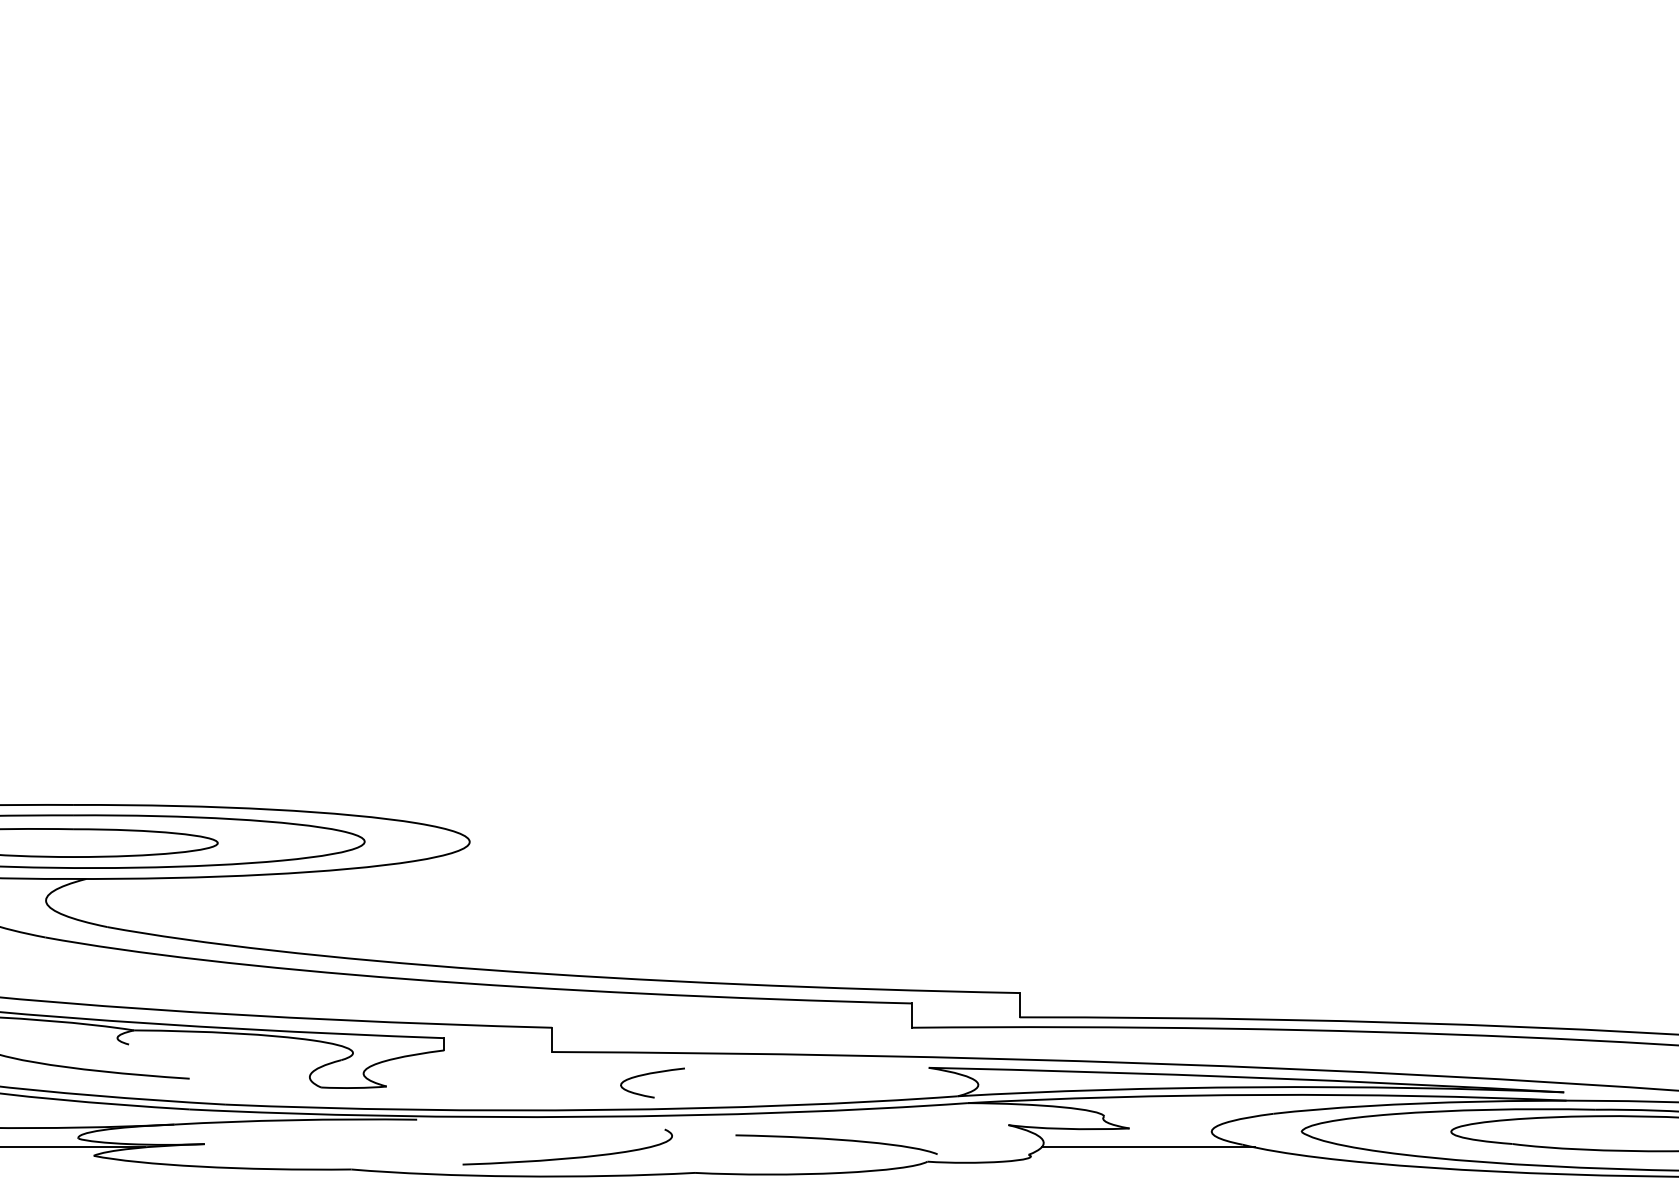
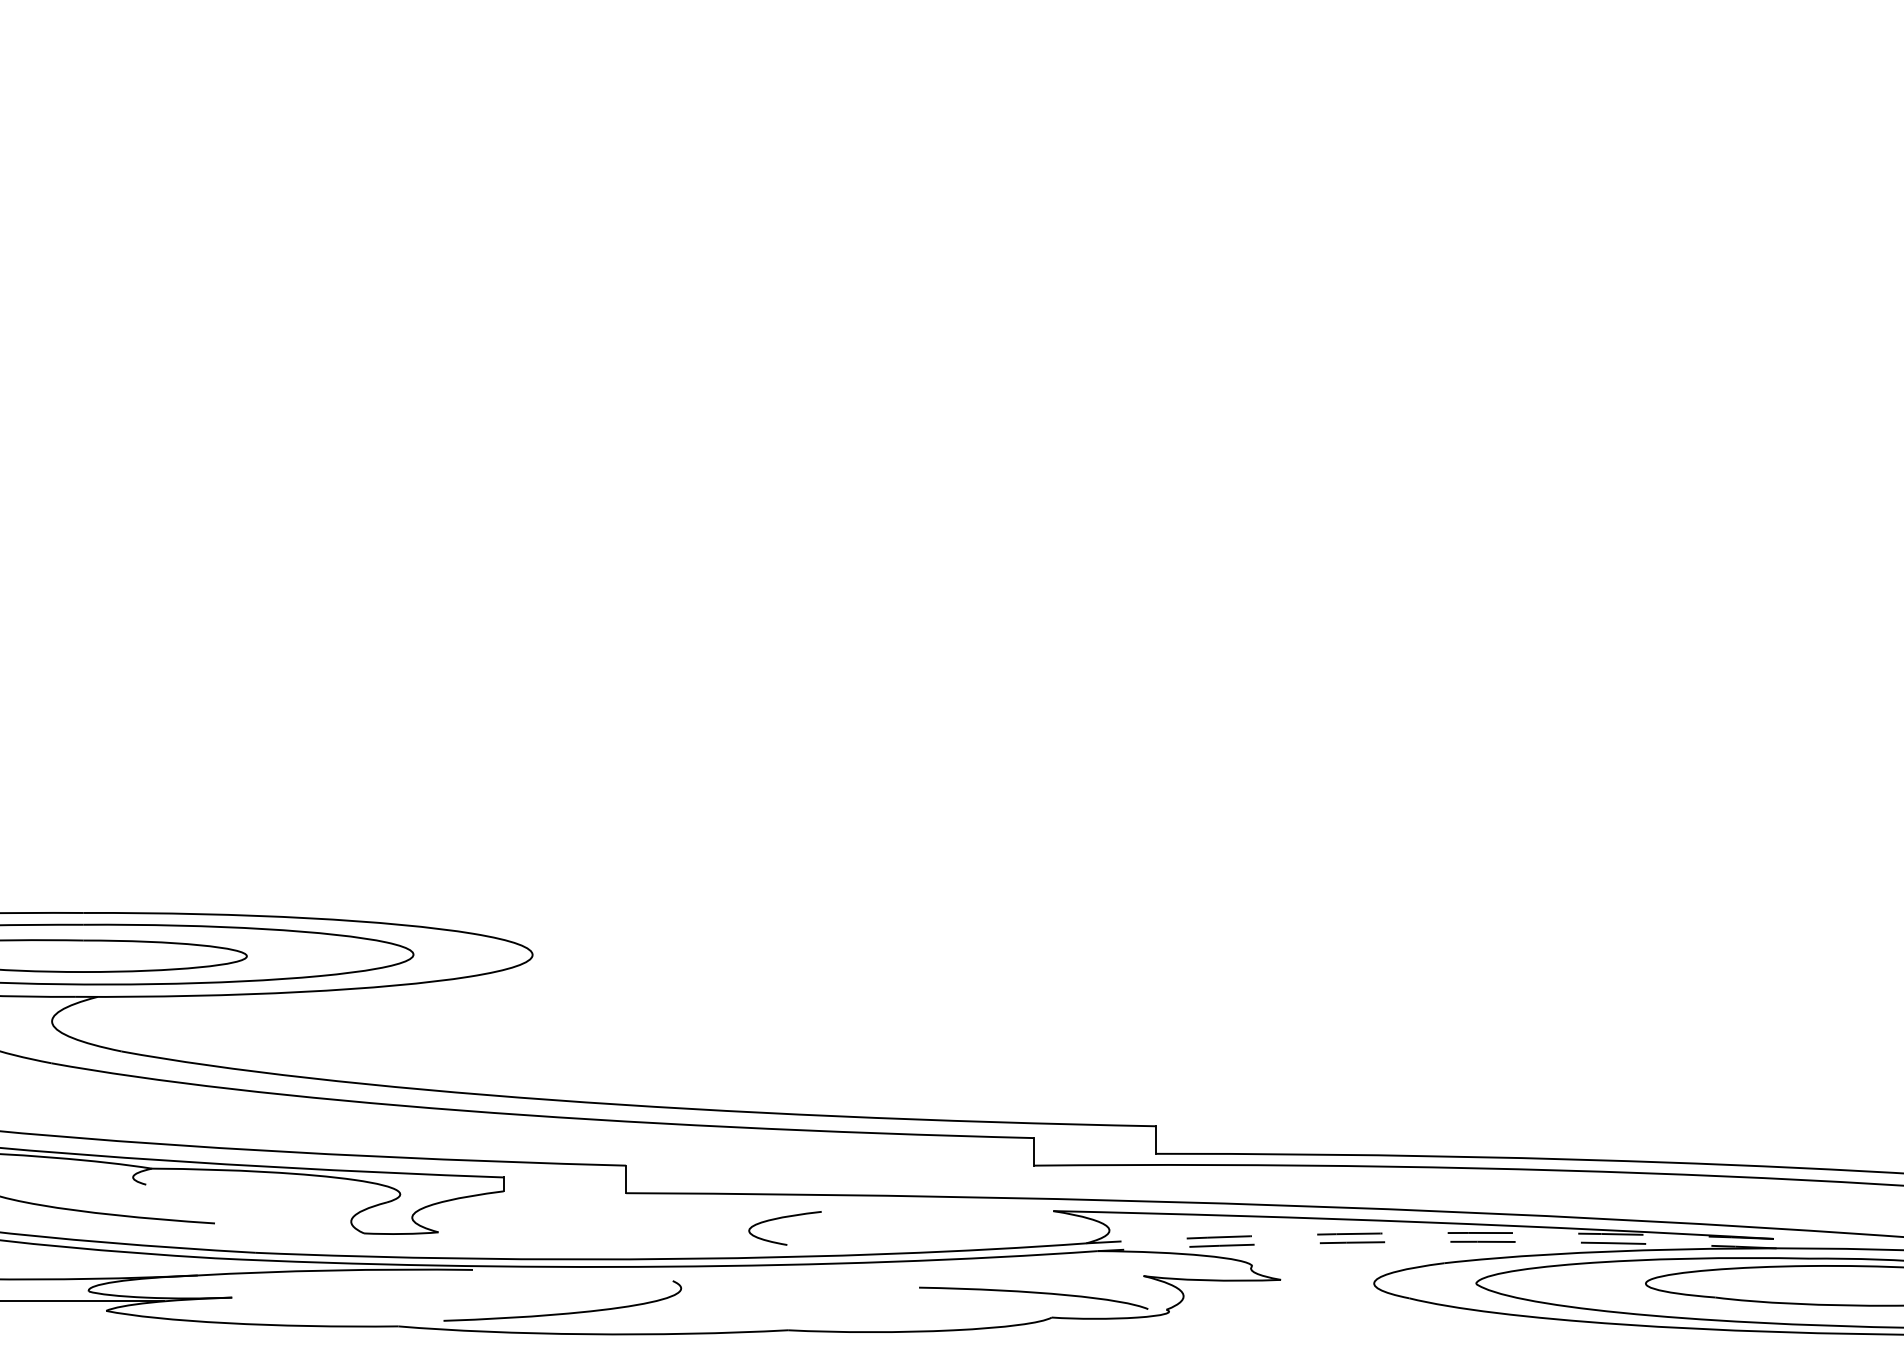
arc: (651, 1074) -> (783, 1218), moved
arc: (1259, 1087) -> (1428, 1233), solid -> dashed
arc: (1264, 1094) -> (1434, 1241), solid -> dashed
arc: (836, 1140) -> (1033, 1293), moved
line: (1147, 1147) -> (1301, 1301), removed
arc: (570, 1157) -> (565, 1312), moved

